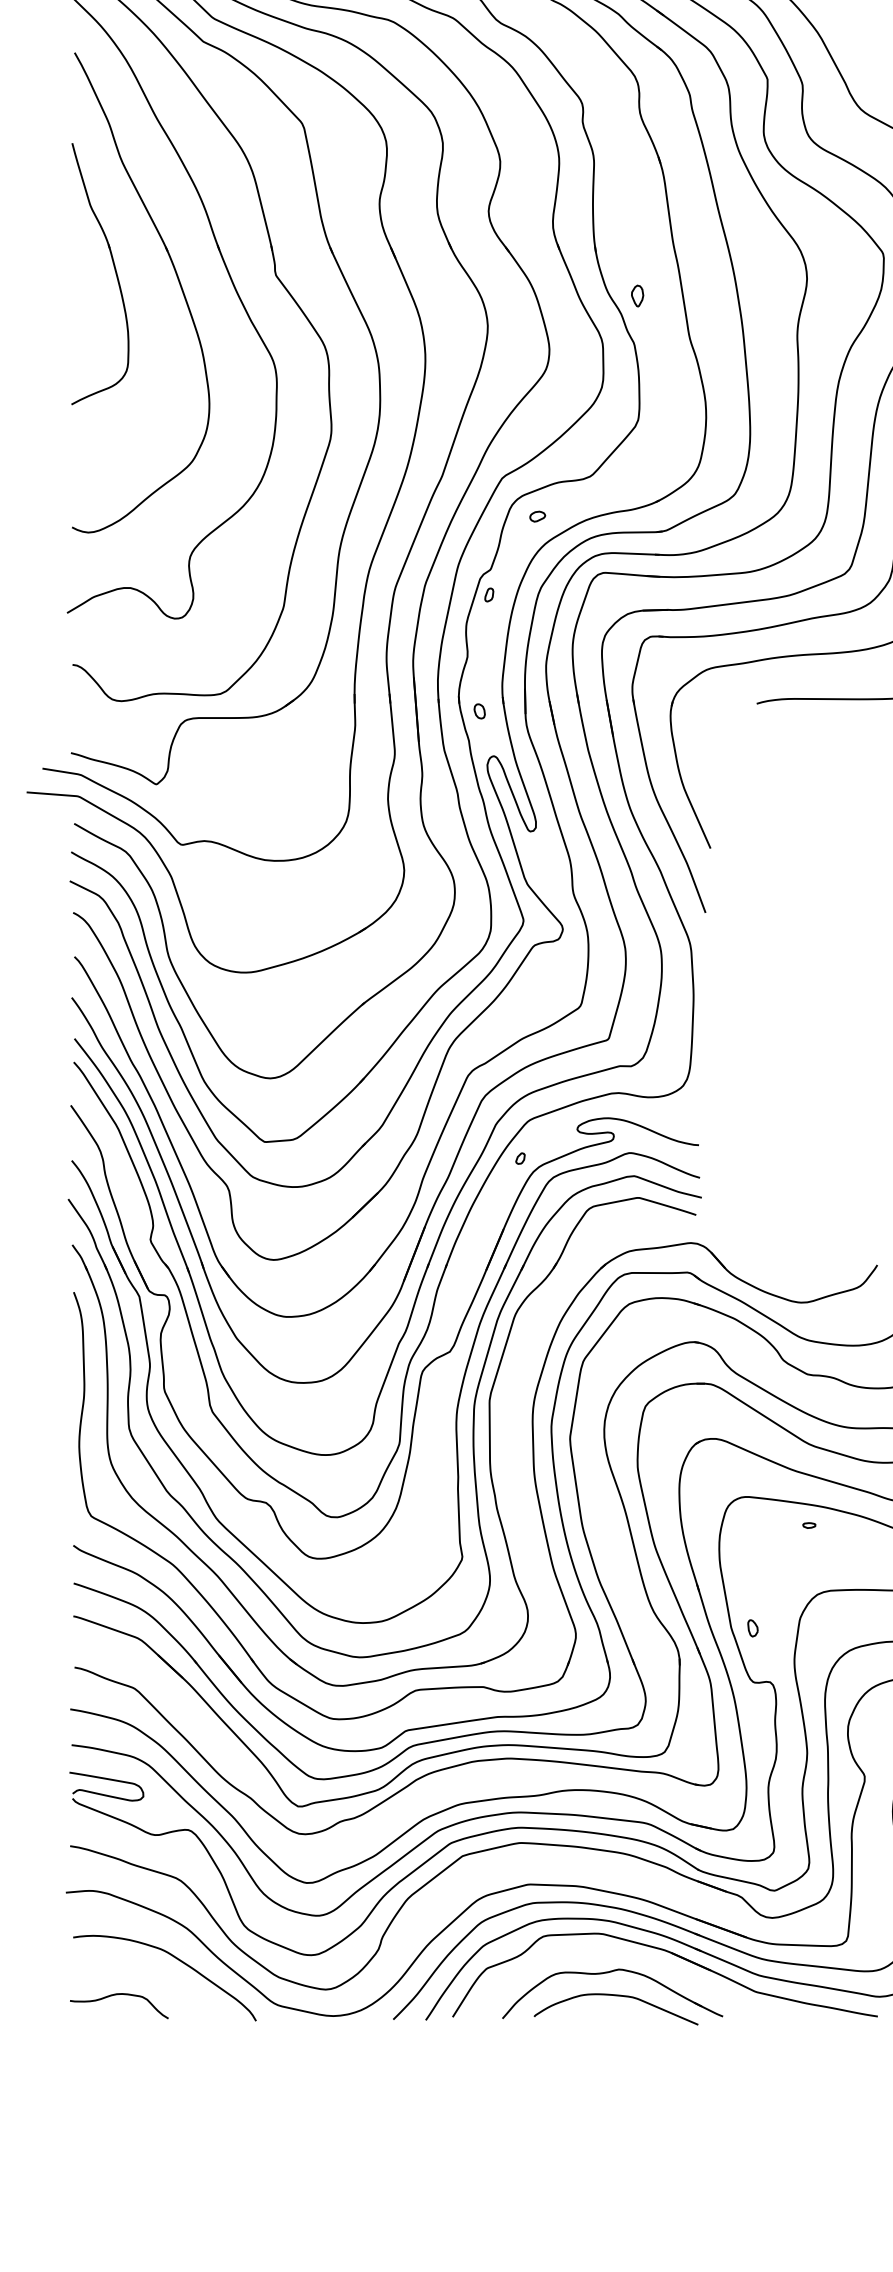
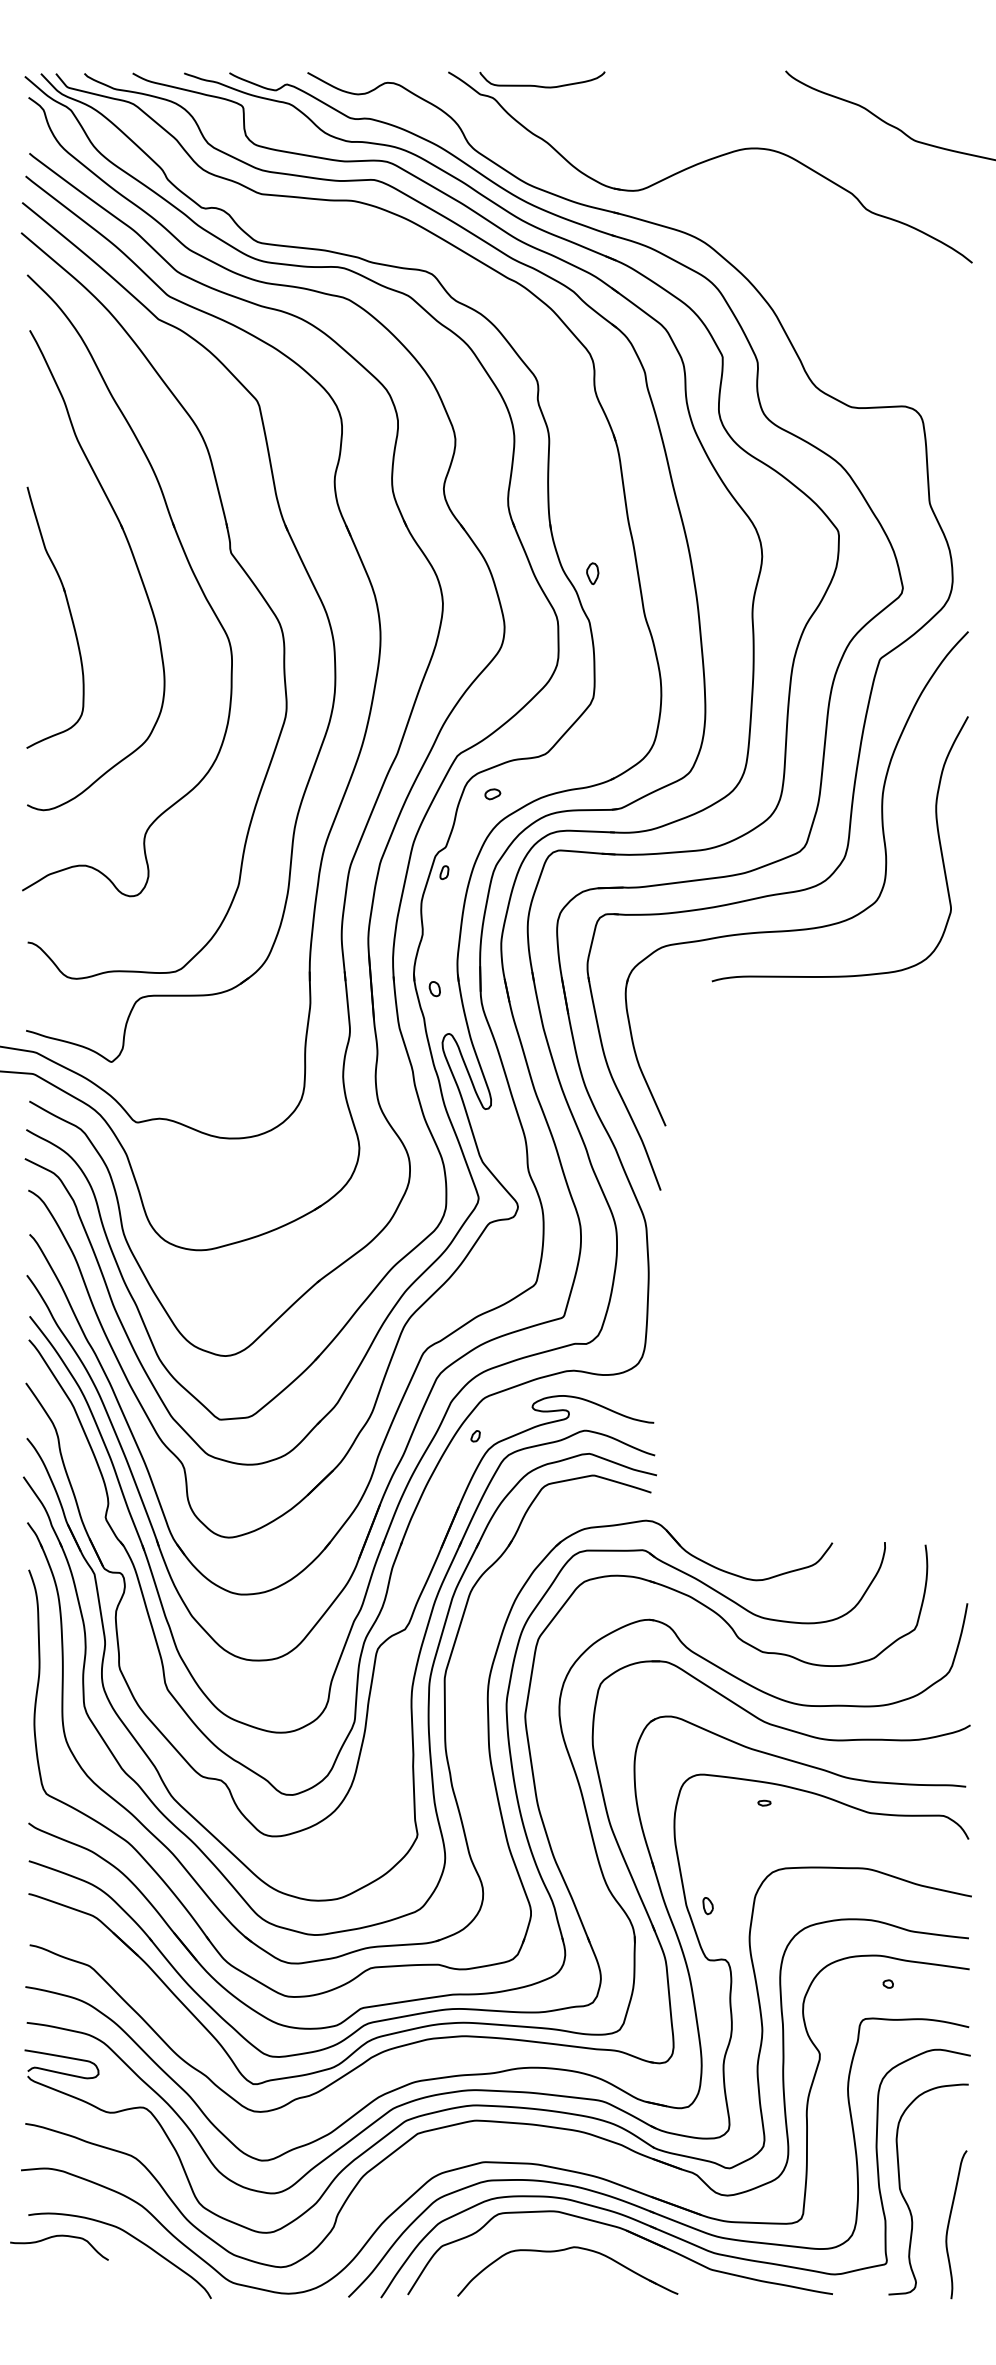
part: (114, 269) -> (69, 613), moved
curve: (115, 1995) -> (55, 2237), moved
curve: (618, 1996) -> (573, 2274), removed

